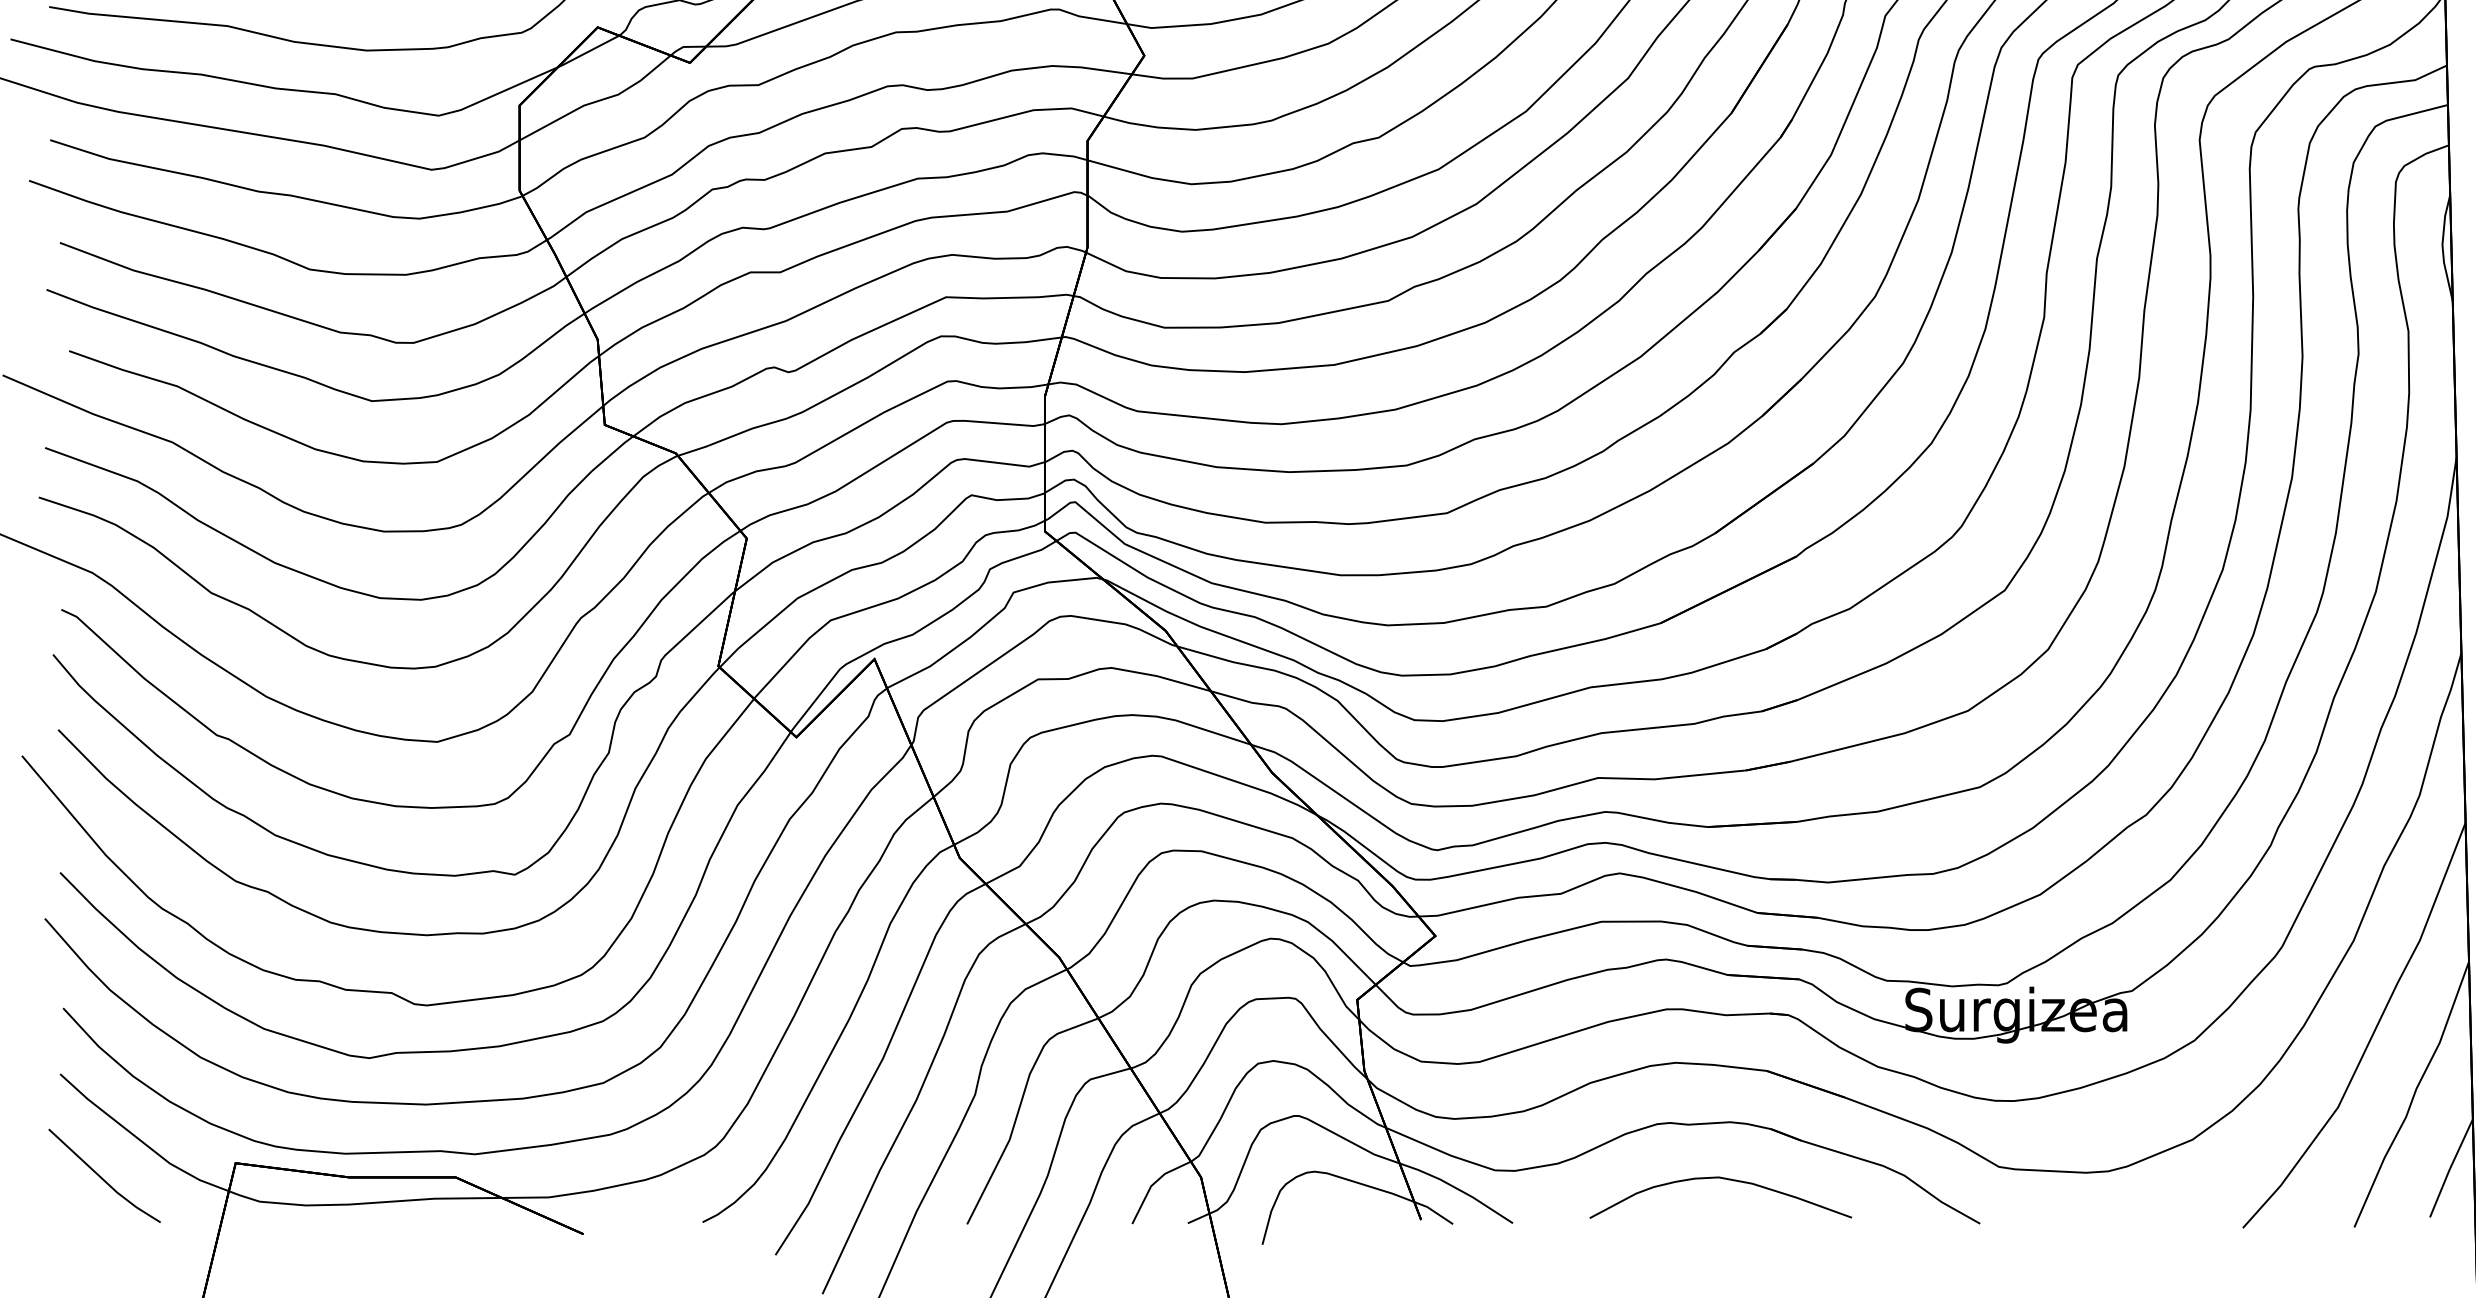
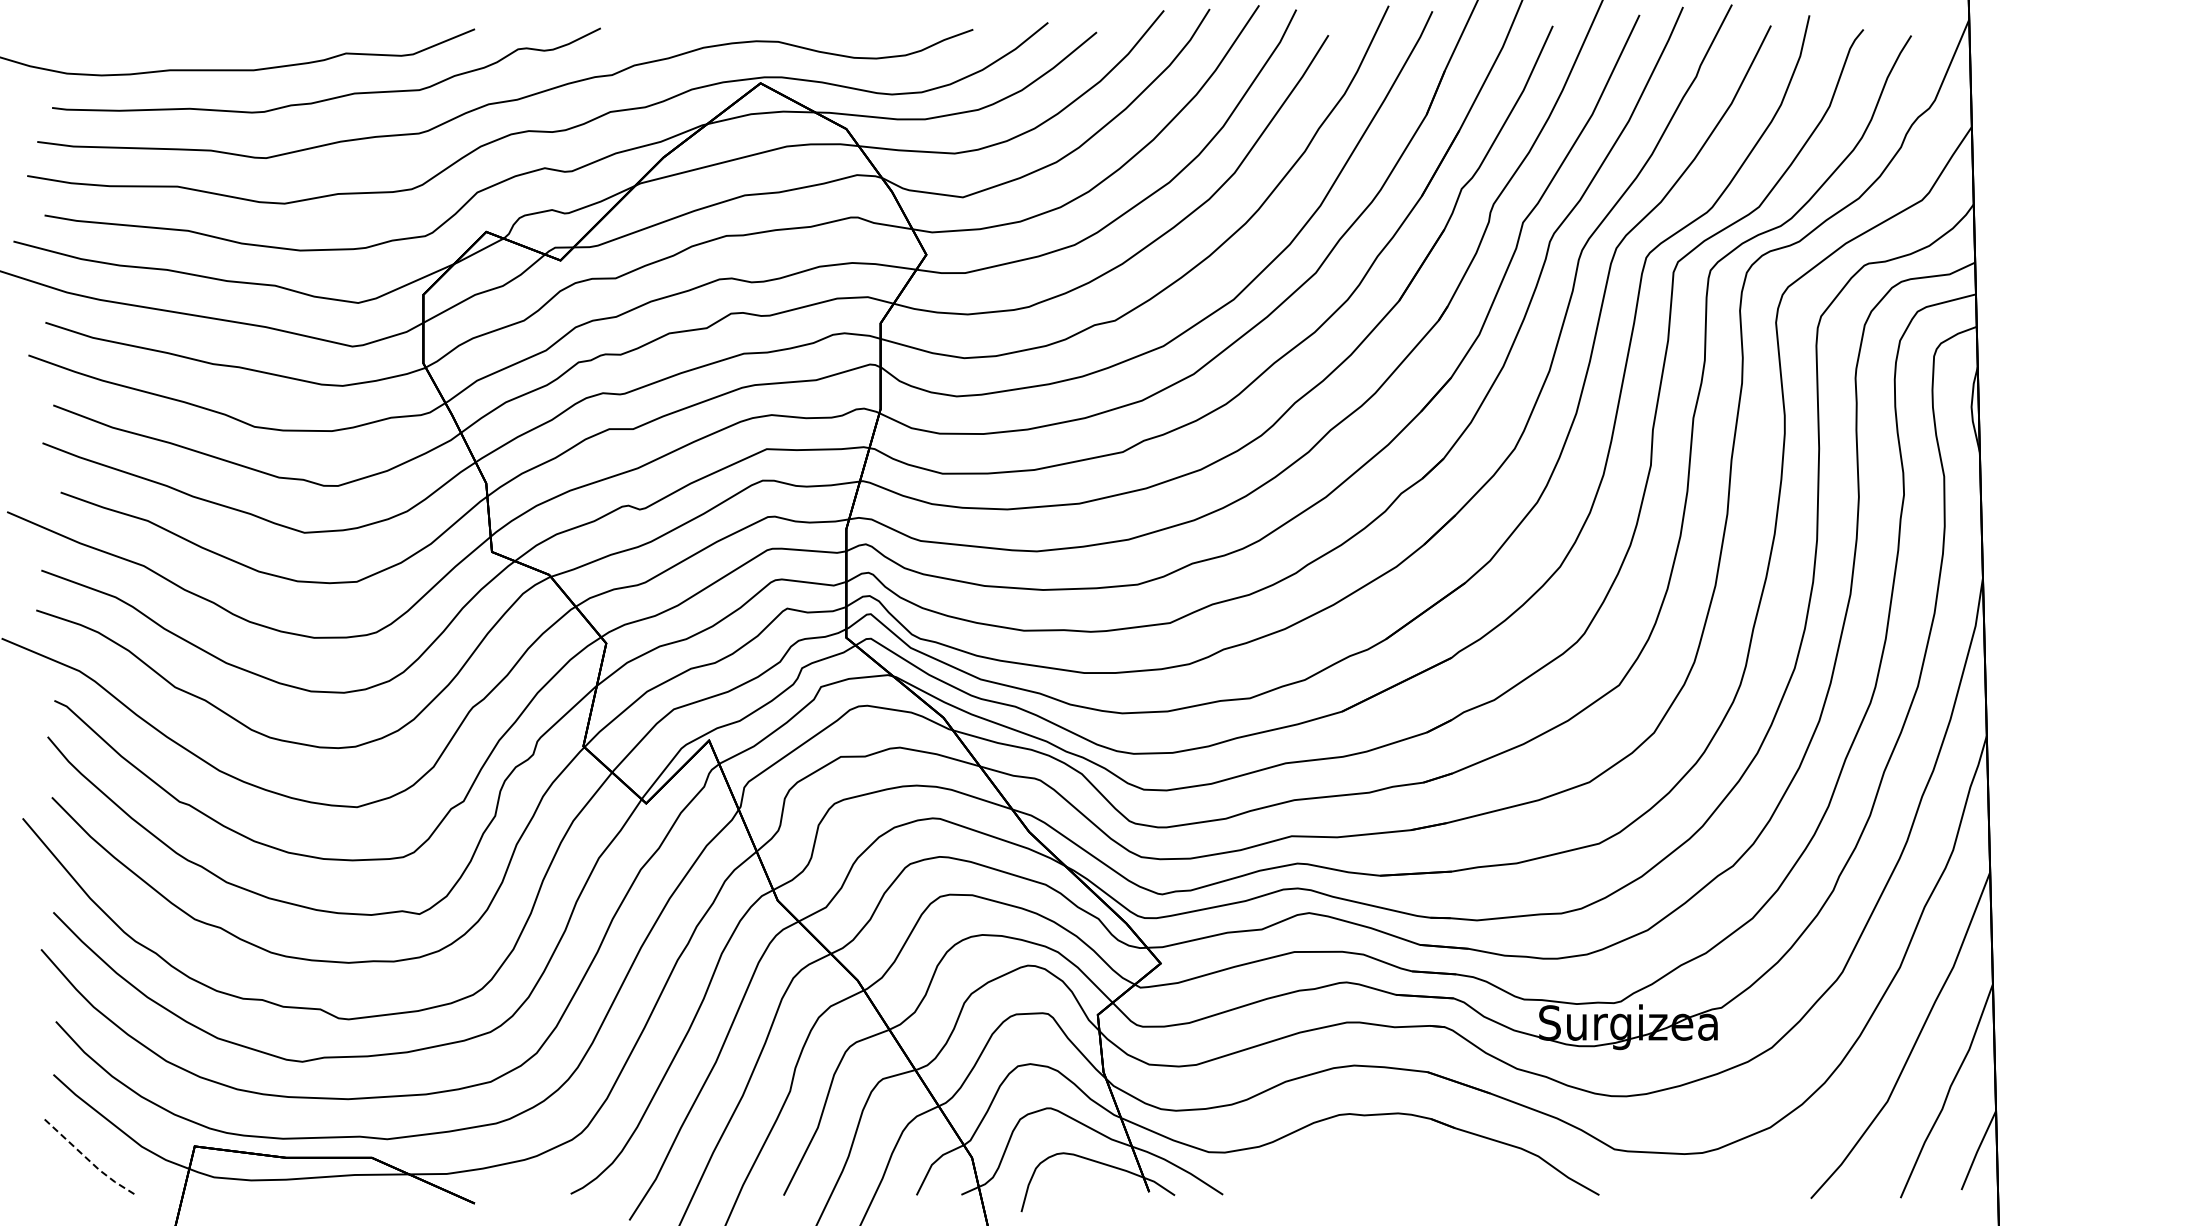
line: (103, 1179) -> (88, 1159), solid -> dashed
curve: (1720, 1179) -> (1390, 1159), removed

